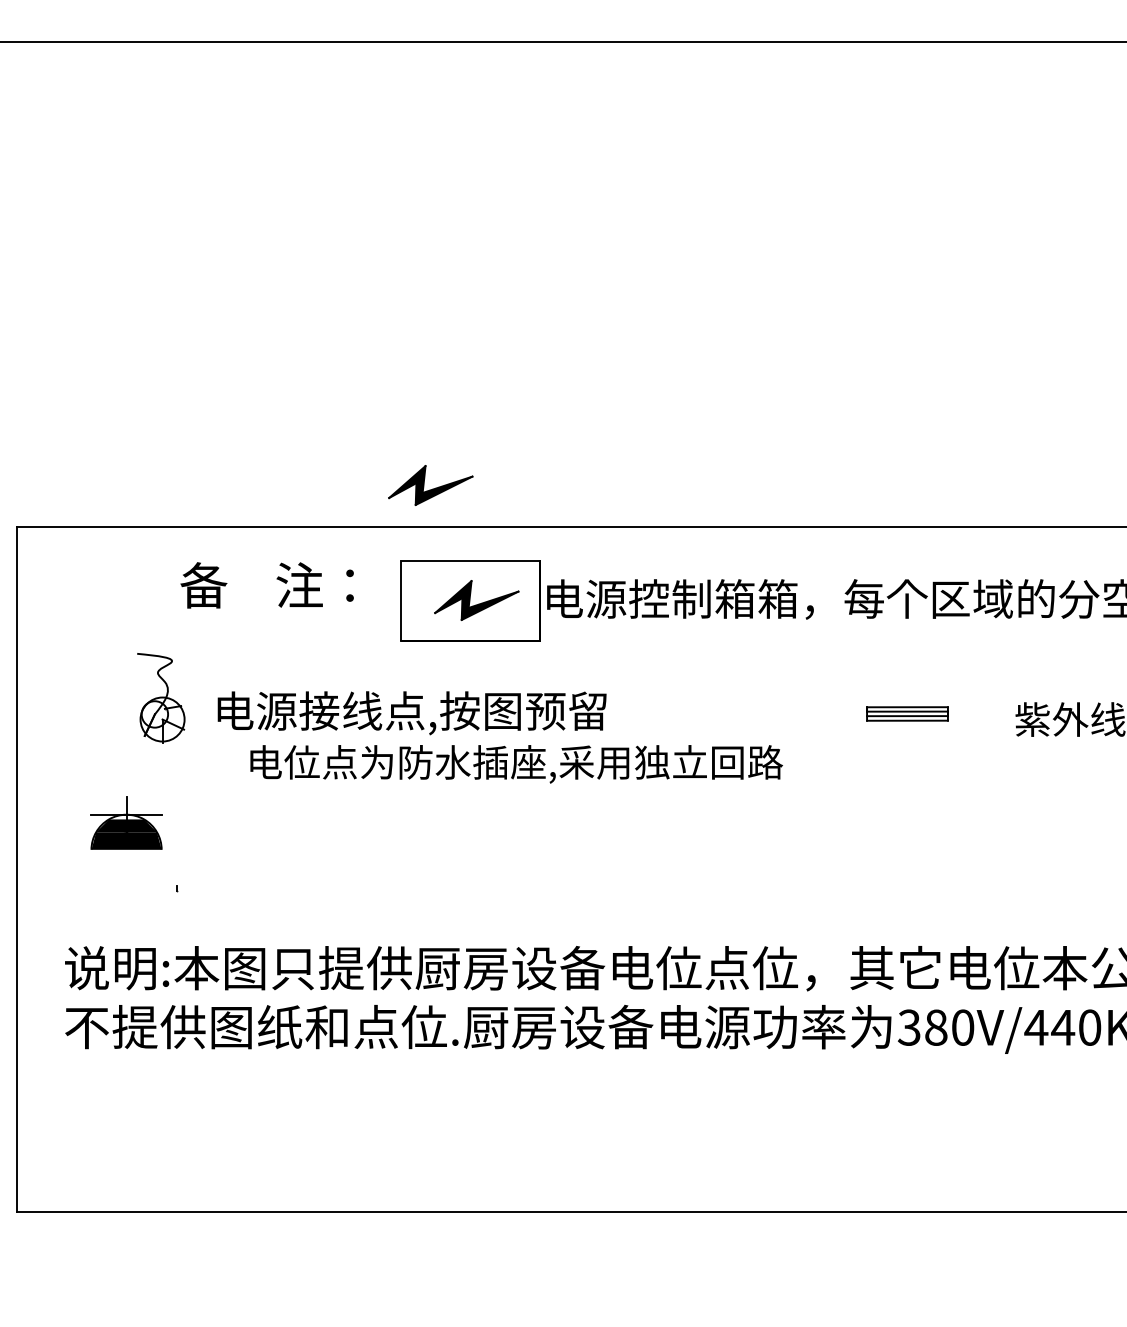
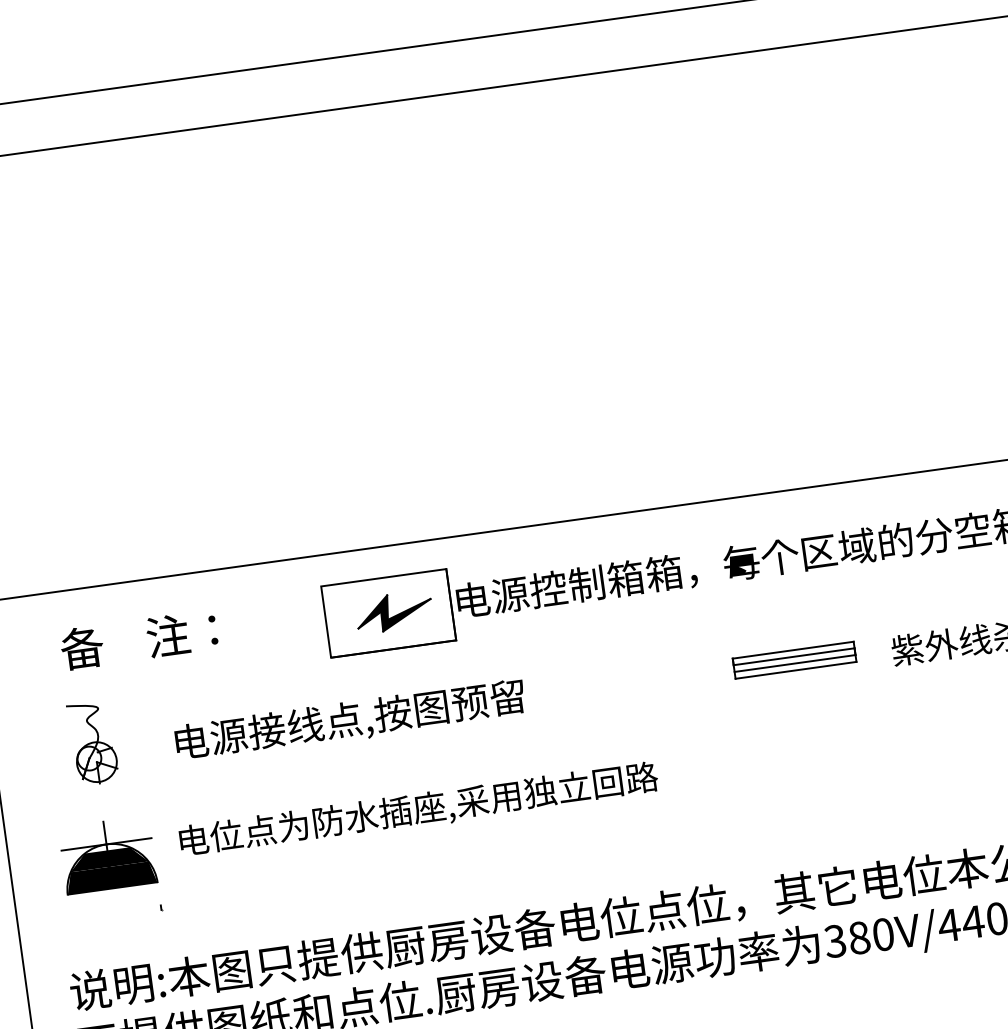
part: (430, 485) -> (338, 514), removed
text: (266, 585) -> (138, 640), moved
part: (161, 698) -> (93, 743), moved
part: (907, 713) -> (794, 659), size x1.67
text: (516, 764) -> (418, 810), moved
part: (126, 823) -> (107, 855), size x1.43

